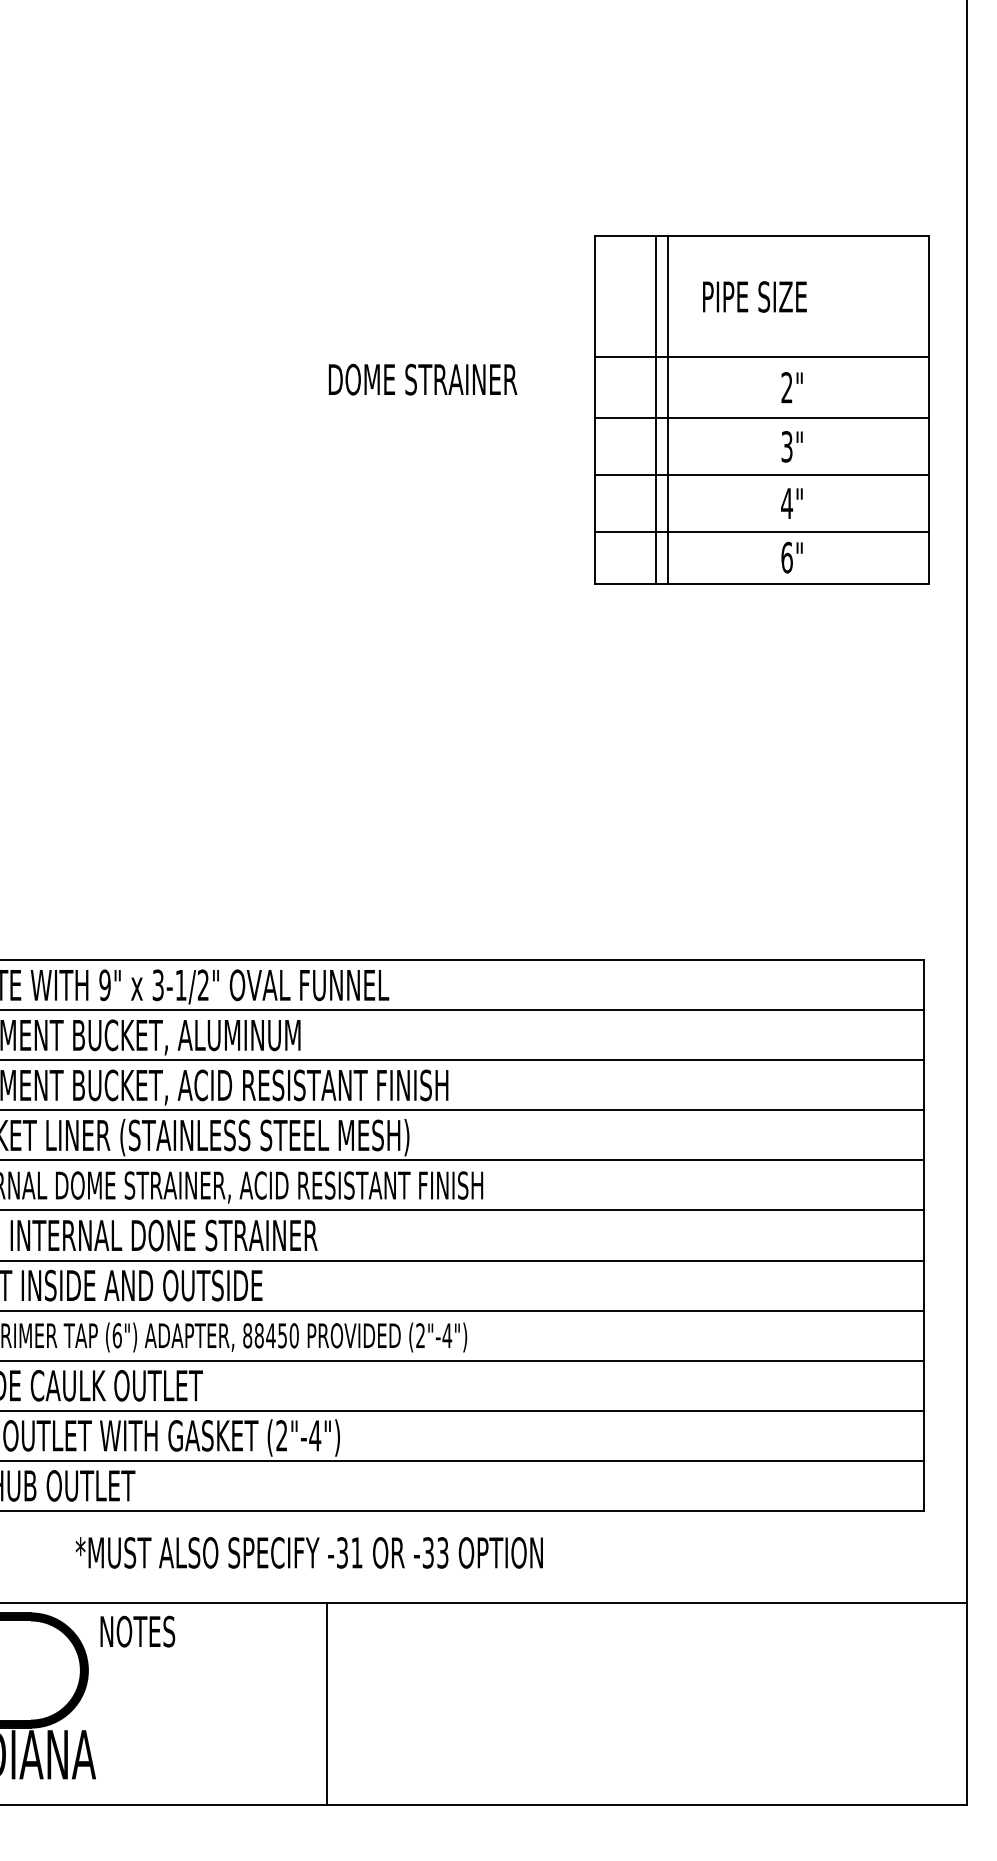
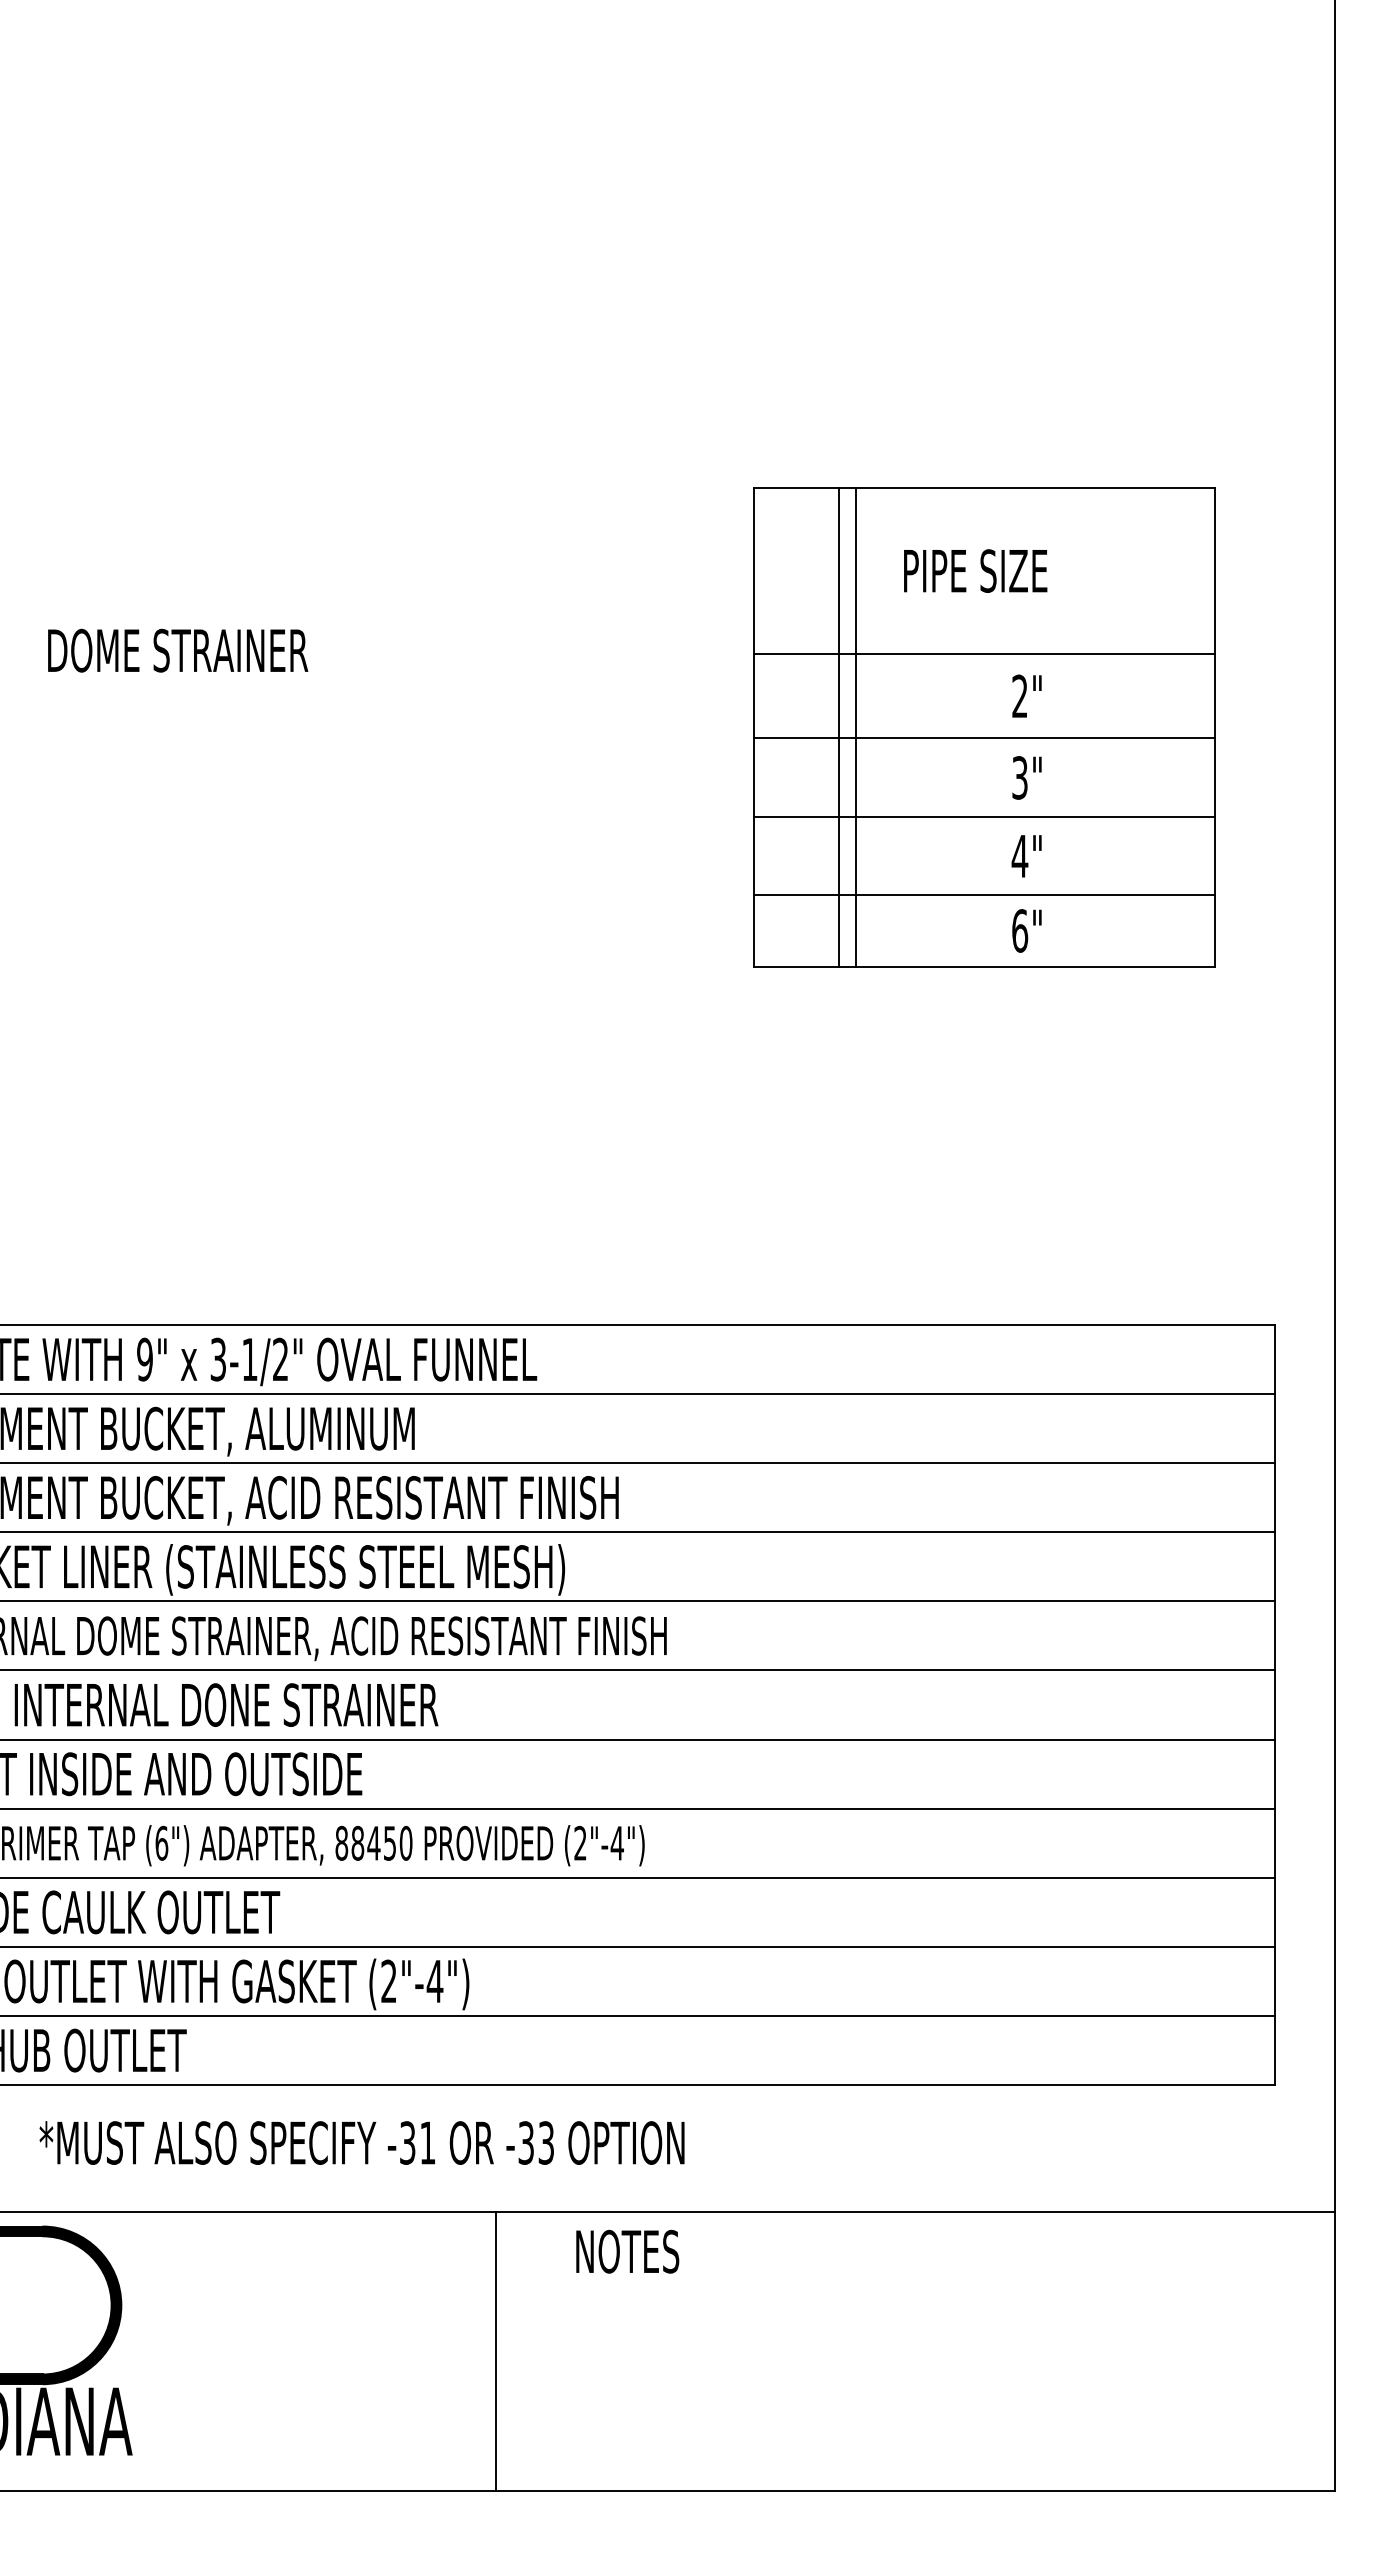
text: (422, 379) -> (177, 650), moved
part: (761, 409) -> (984, 726), moved
text: (308, 1552) -> (360, 2142), moved
text: (137, 1631) -> (627, 2251), moved
line: (326, 1703) -> (496, 2350), moved

